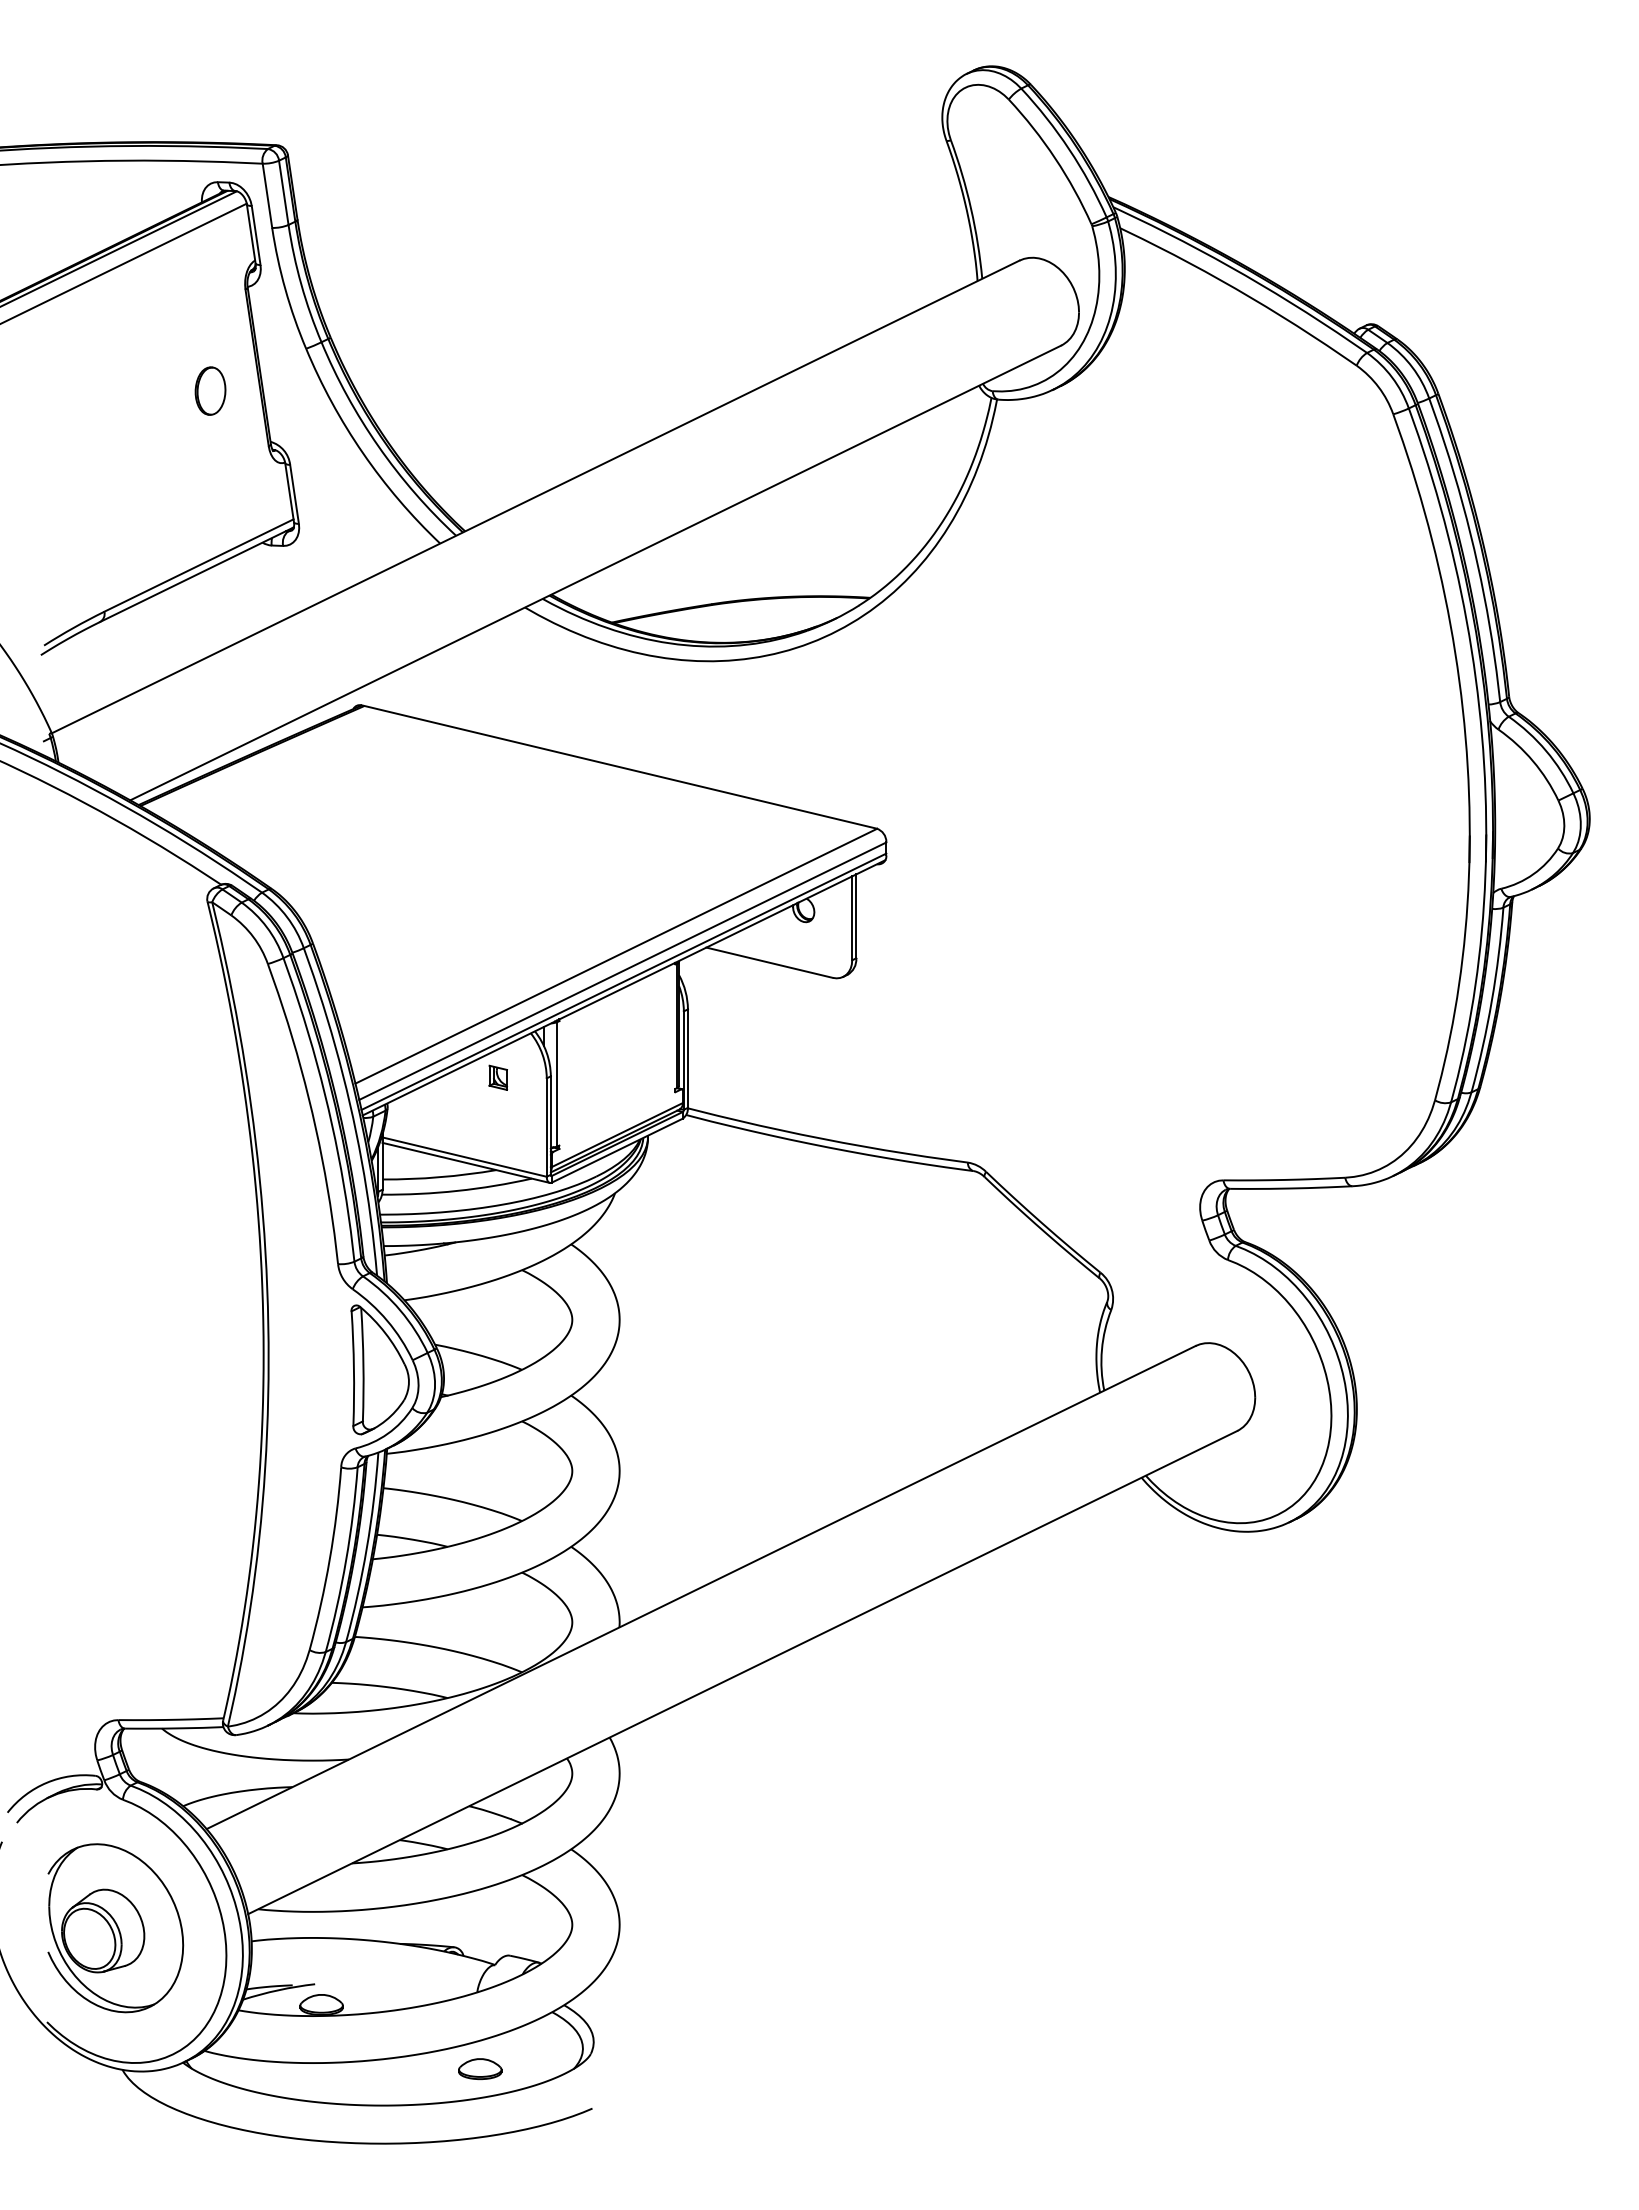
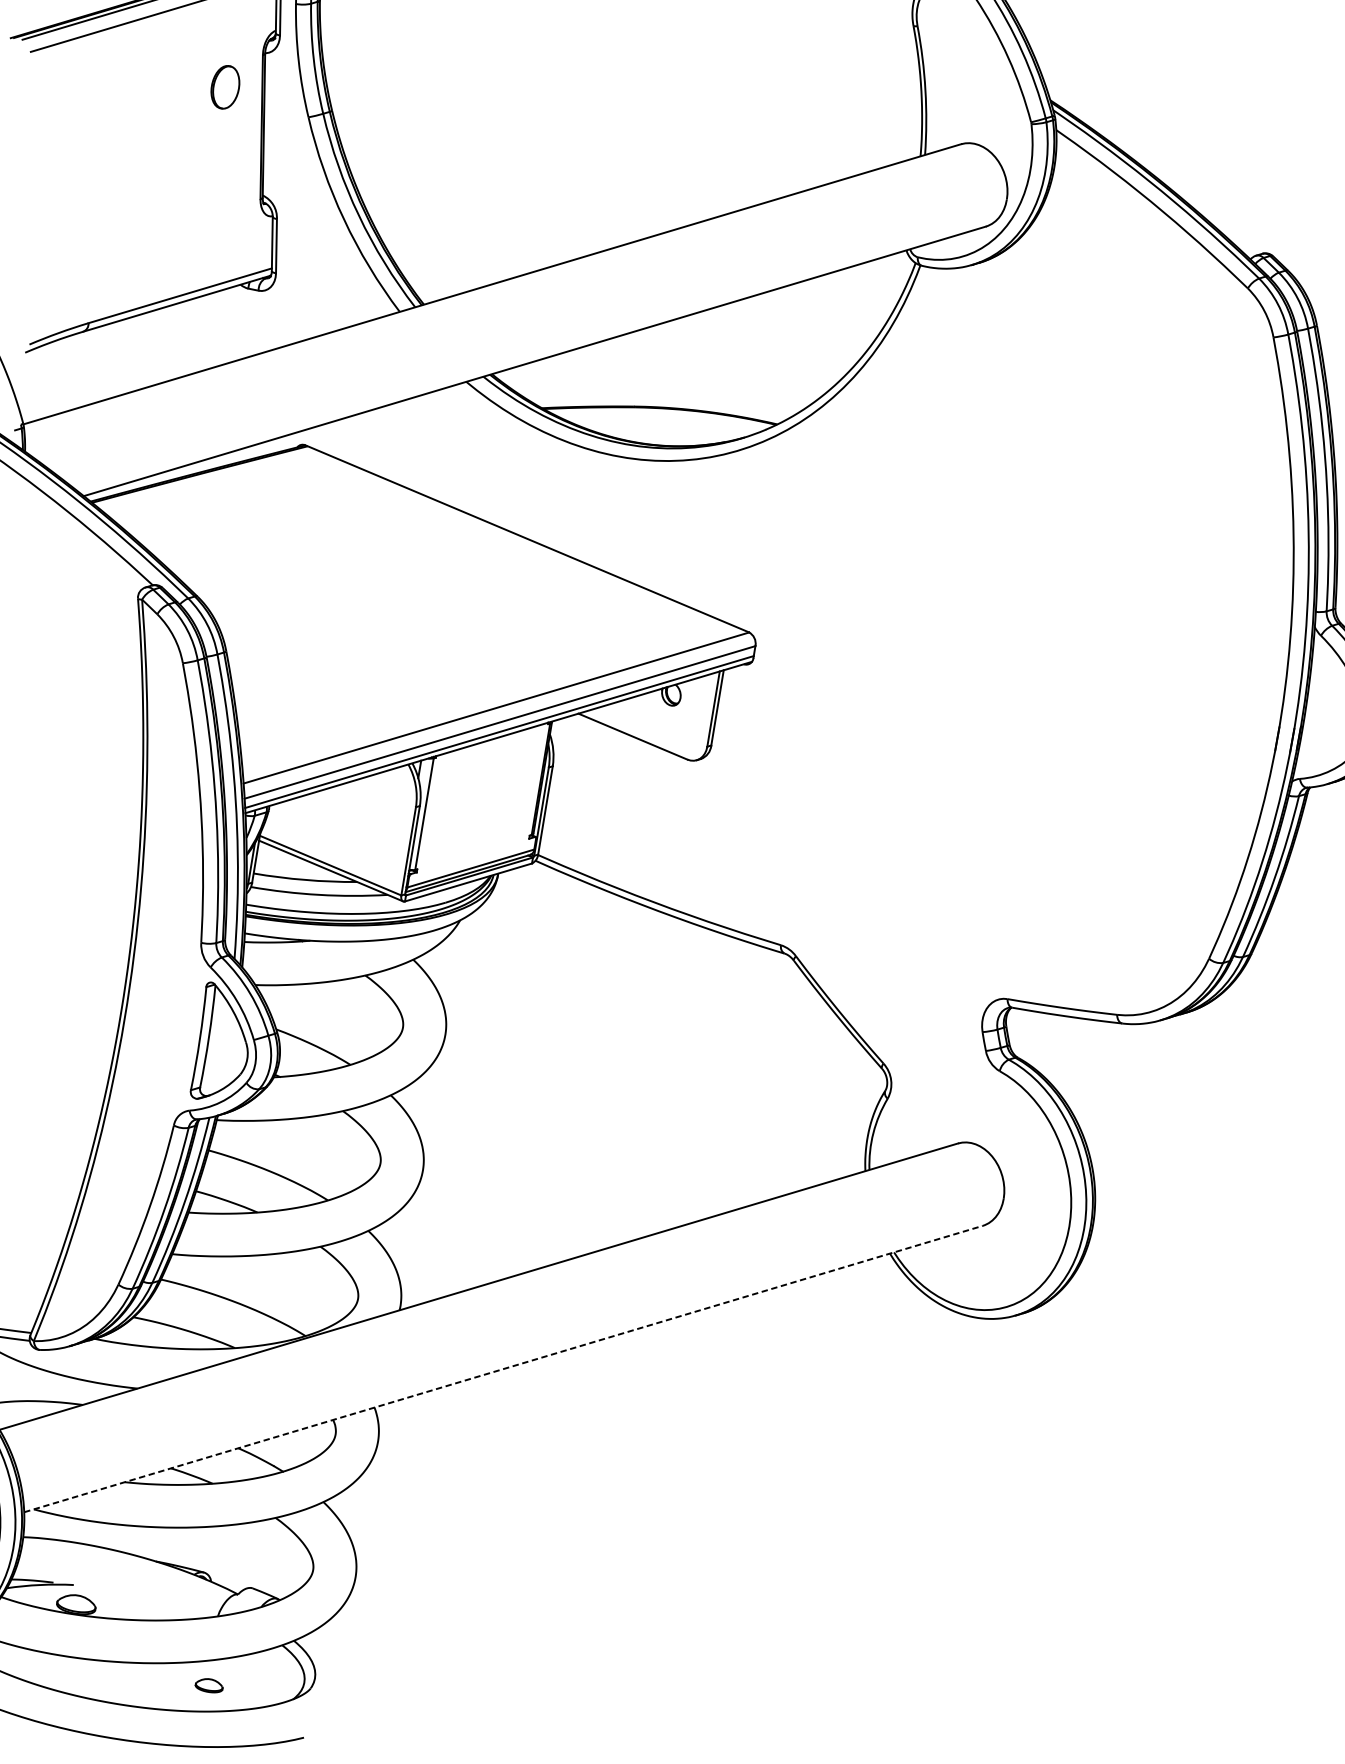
part: (210, 390) -> (225, 86), moved
part: (497, 1077) -> (371, 799), removed
line: (743, 1672) -> (504, 1369), solid -> dashed
part: (480, 2068) -> (209, 1685), size x0.7

